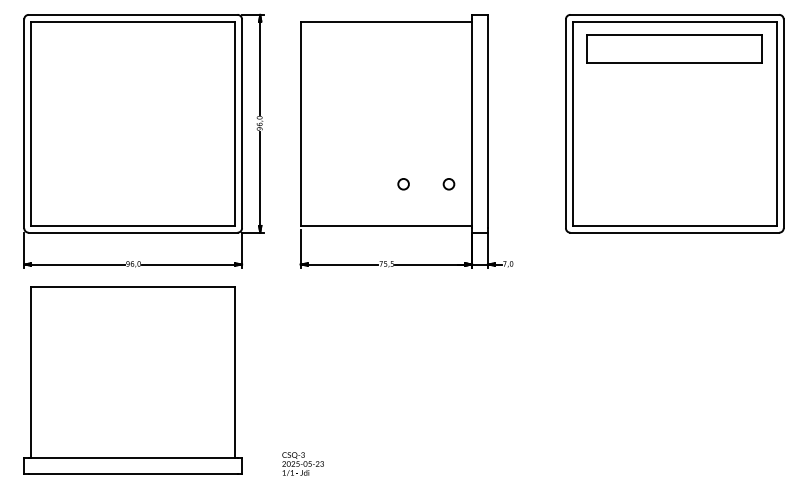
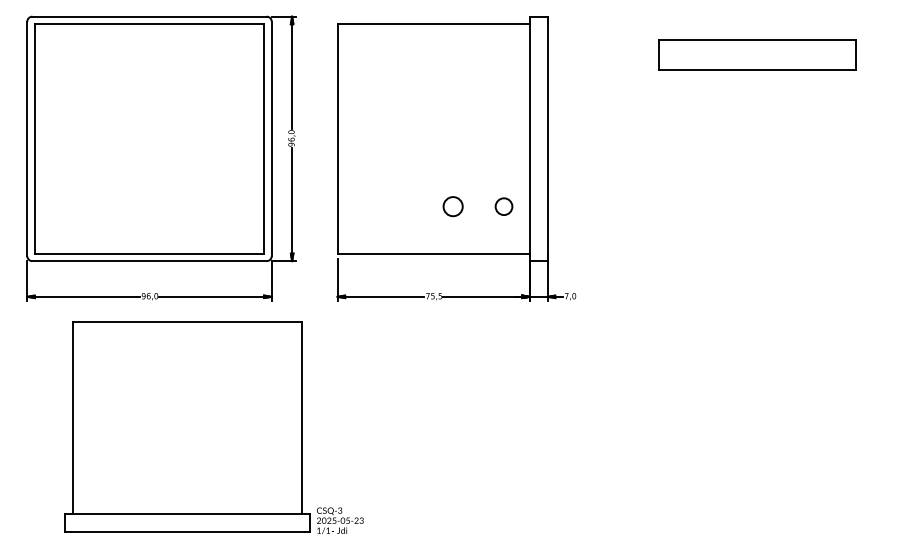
part: (674, 123) -> (757, 138), removed
circle: (403, 184) -> (452, 207), size x1.6
circle: (448, 184) -> (503, 207), size x1.4
part: (132, 380) -> (186, 427), moved

